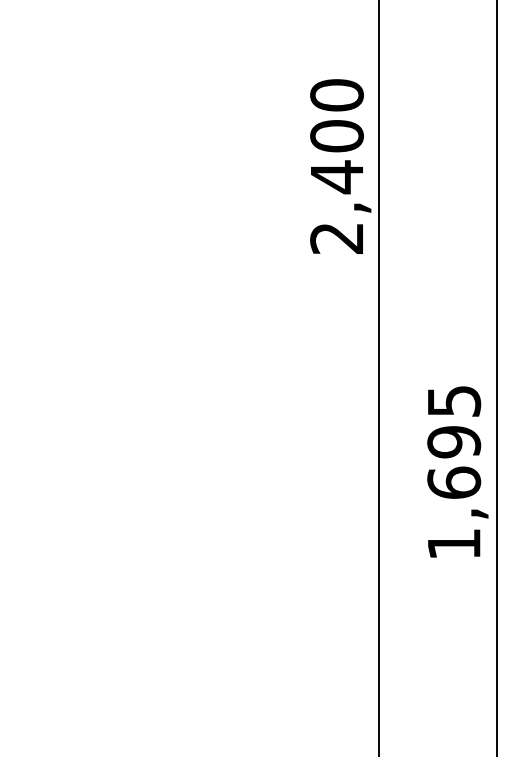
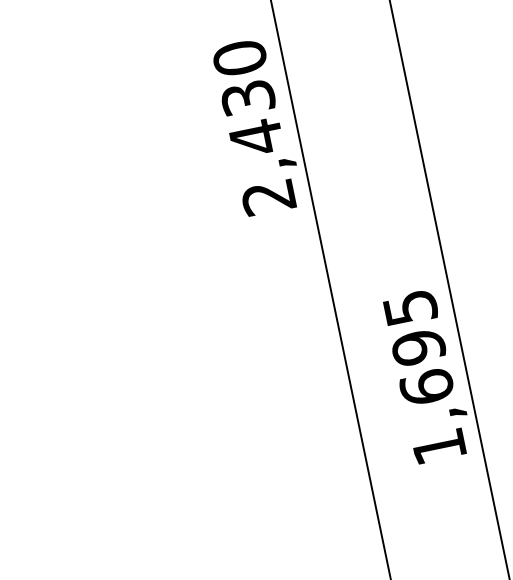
text: (336, 136) -> (247, 98), 2,400 -> 2,430
text: (457, 471) -> (427, 375), moved

